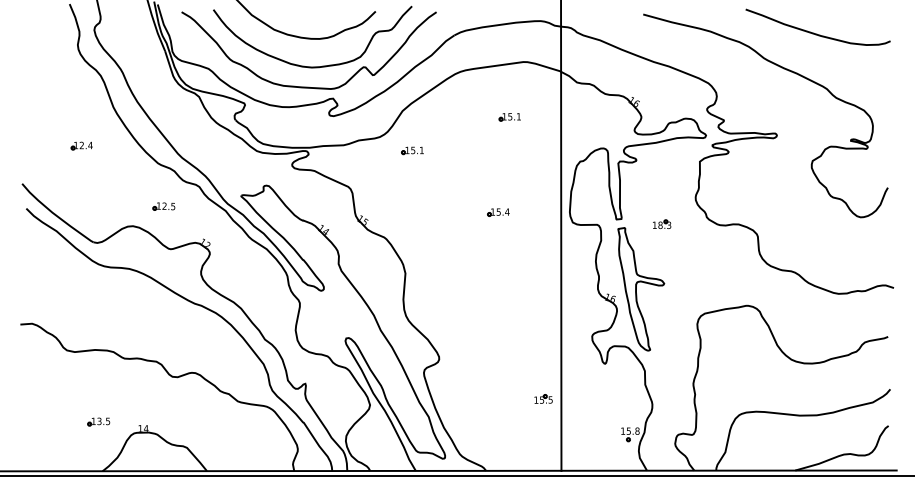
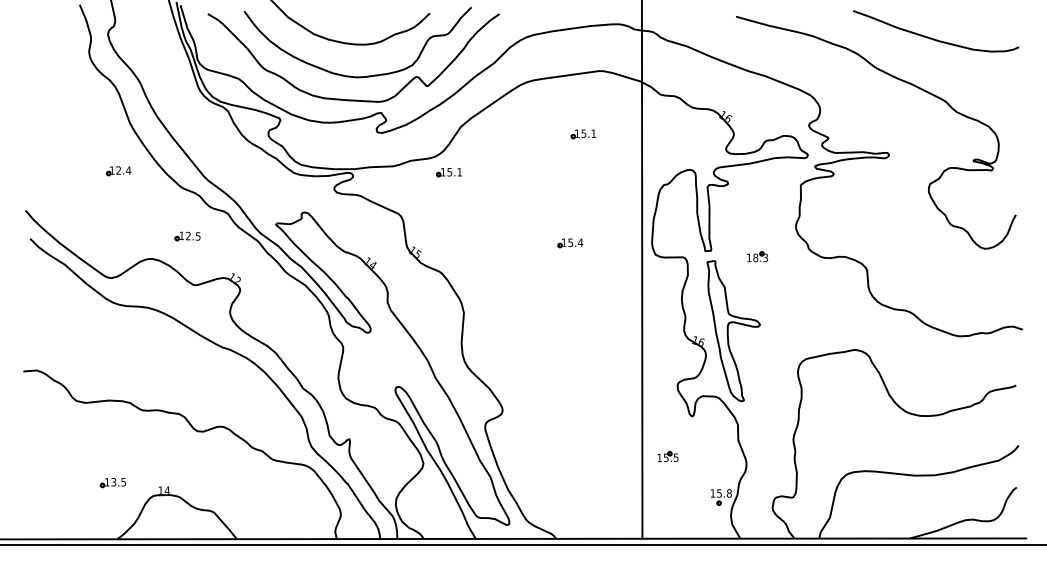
part: (81, 146) -> (118, 171), moved
part: (412, 150) -> (448, 172), moved
part: (543, 398) -> (667, 456), moved

